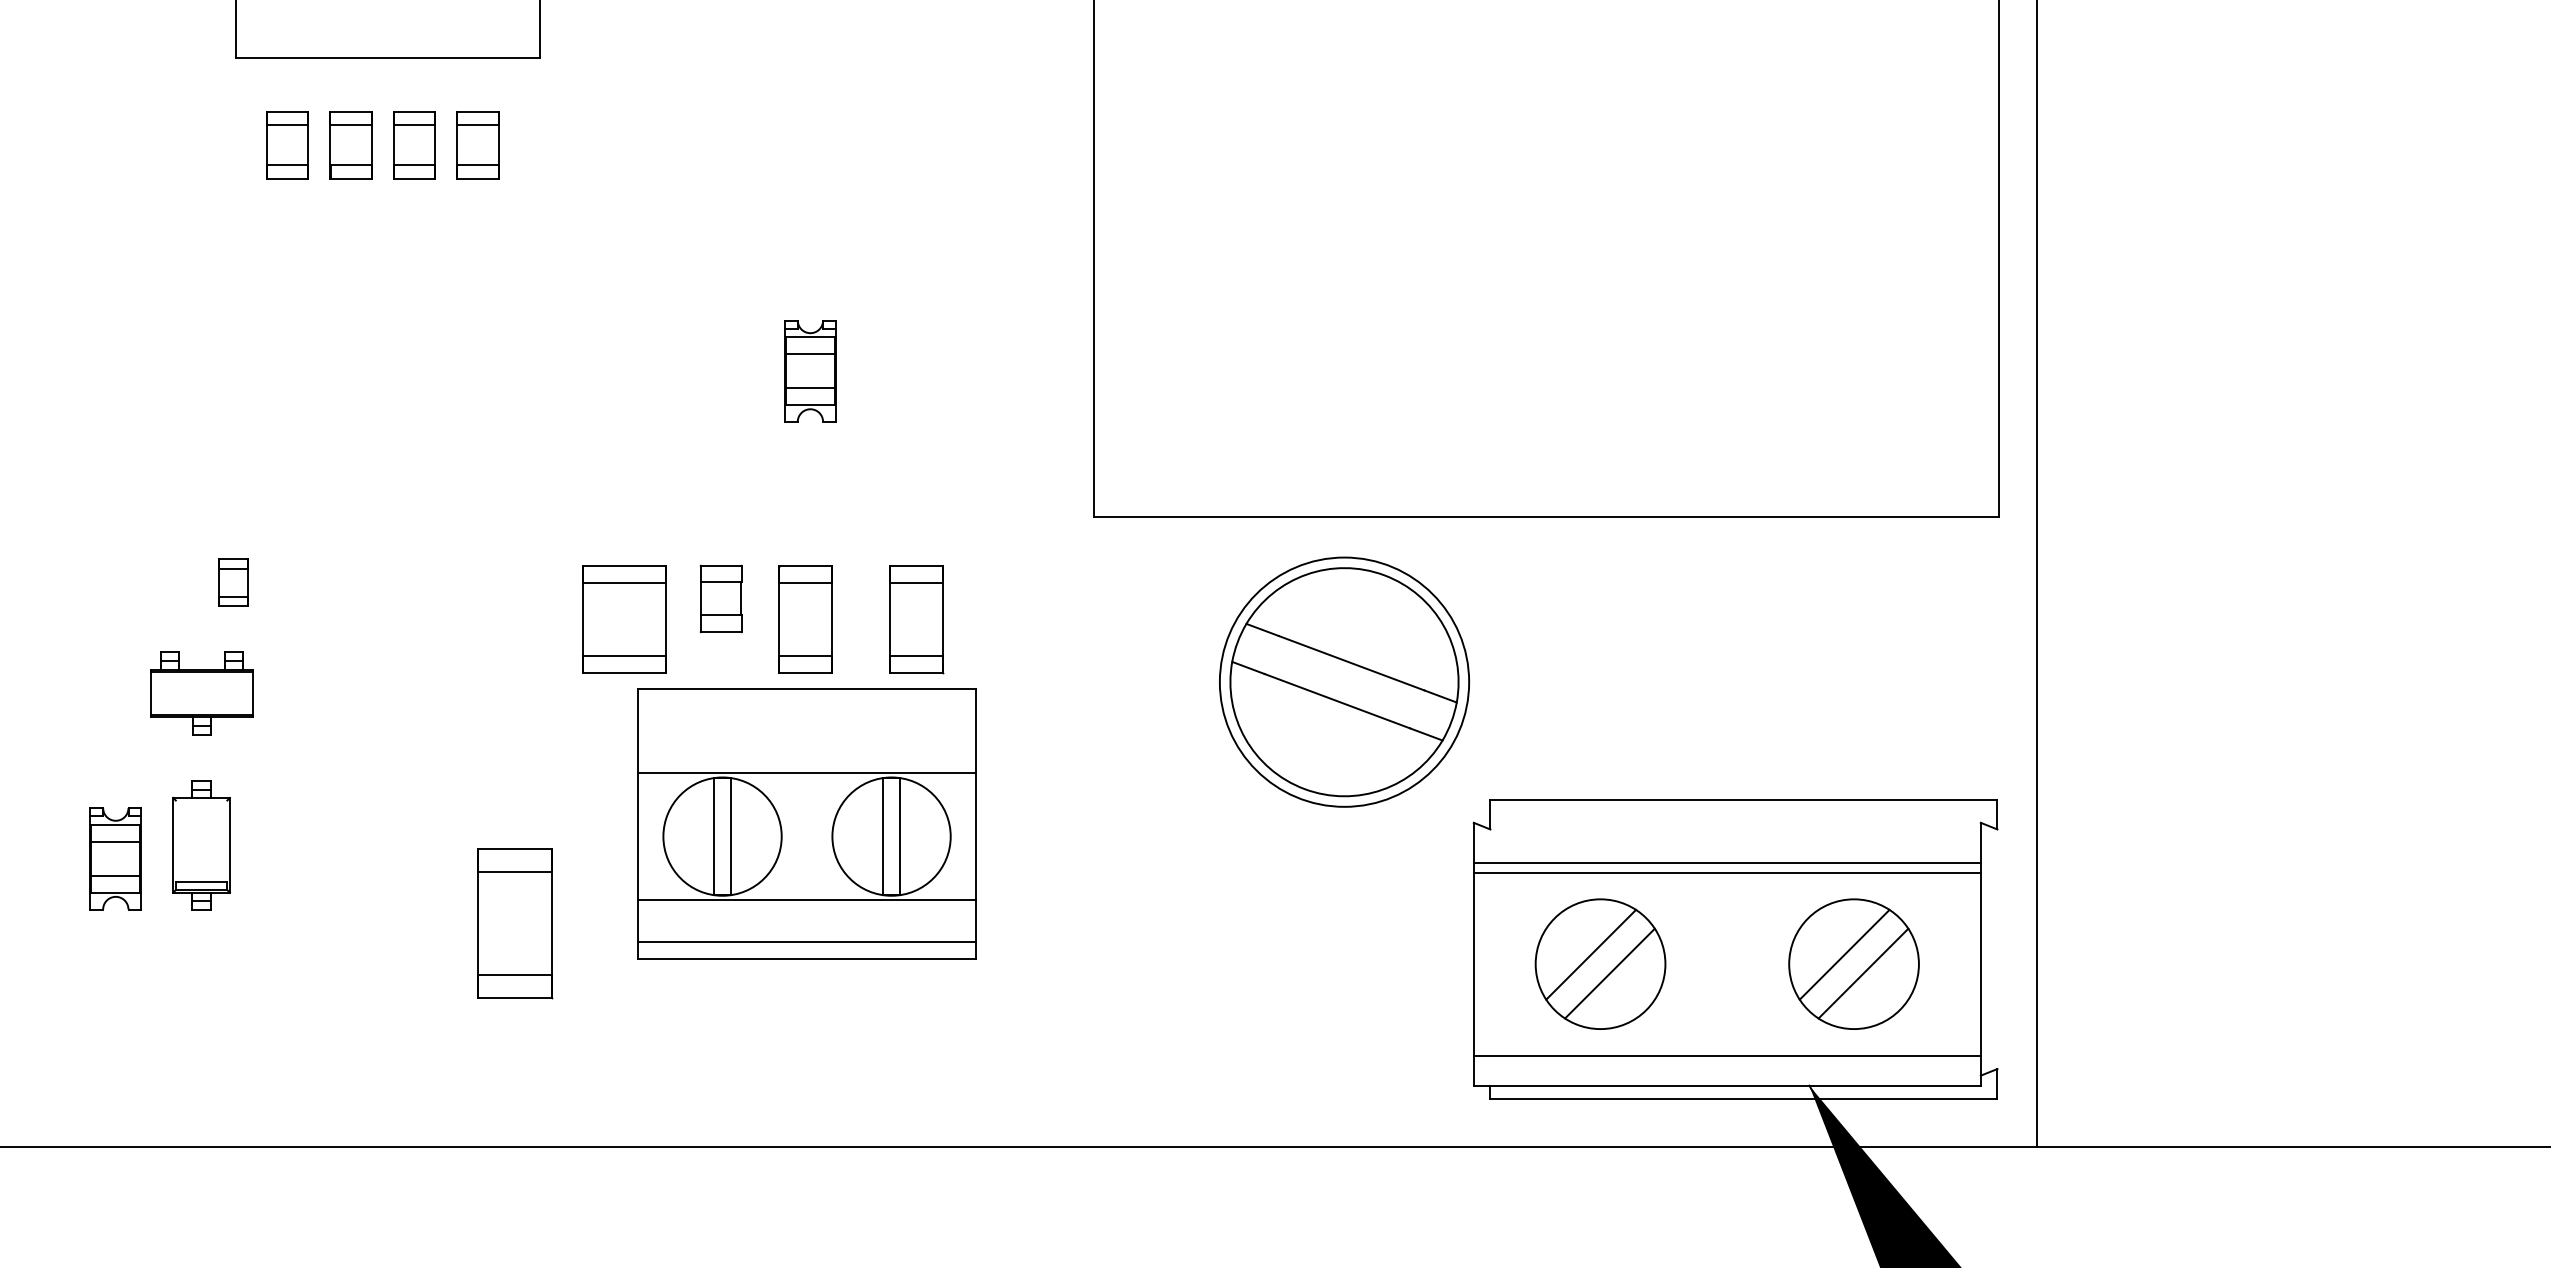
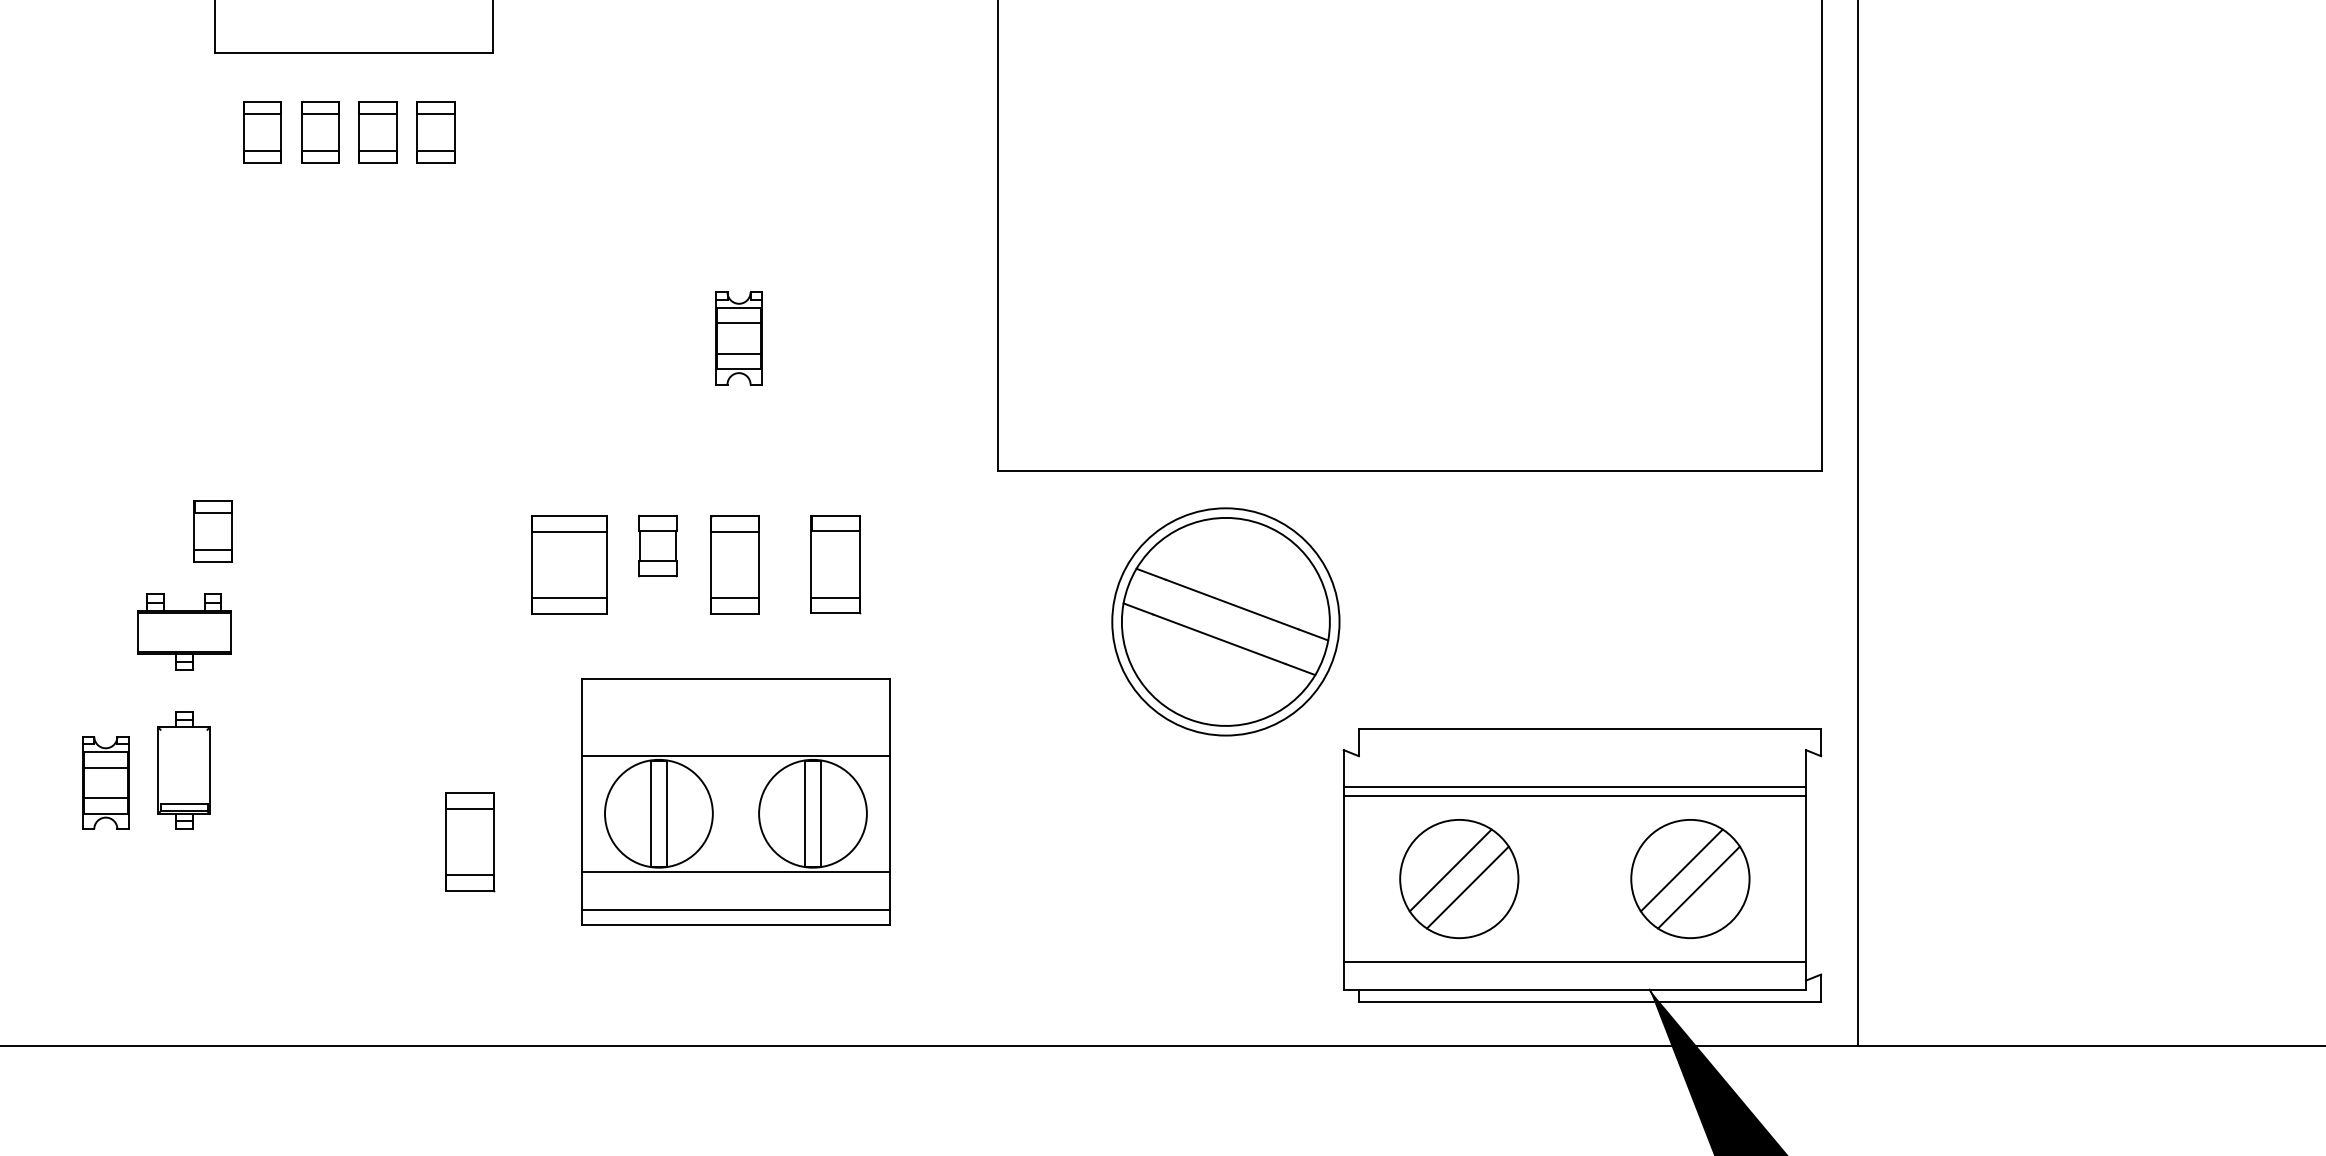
part: (233, 582) -> (213, 531), size x1.43
part: (806, 823) -> (735, 801), moved
part: (515, 923) -> (470, 841), size x0.71

